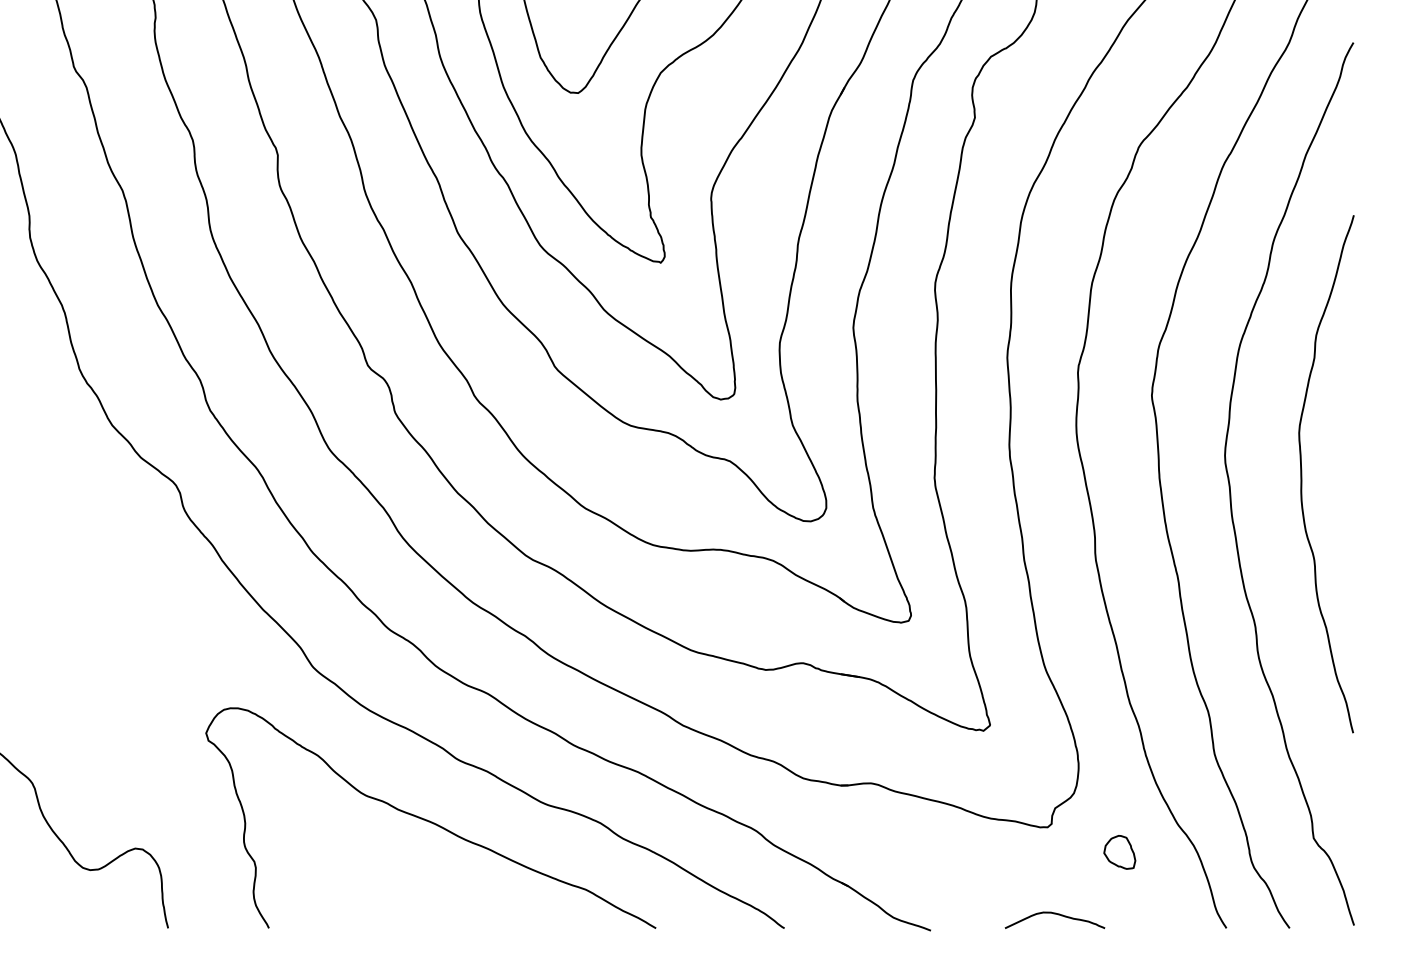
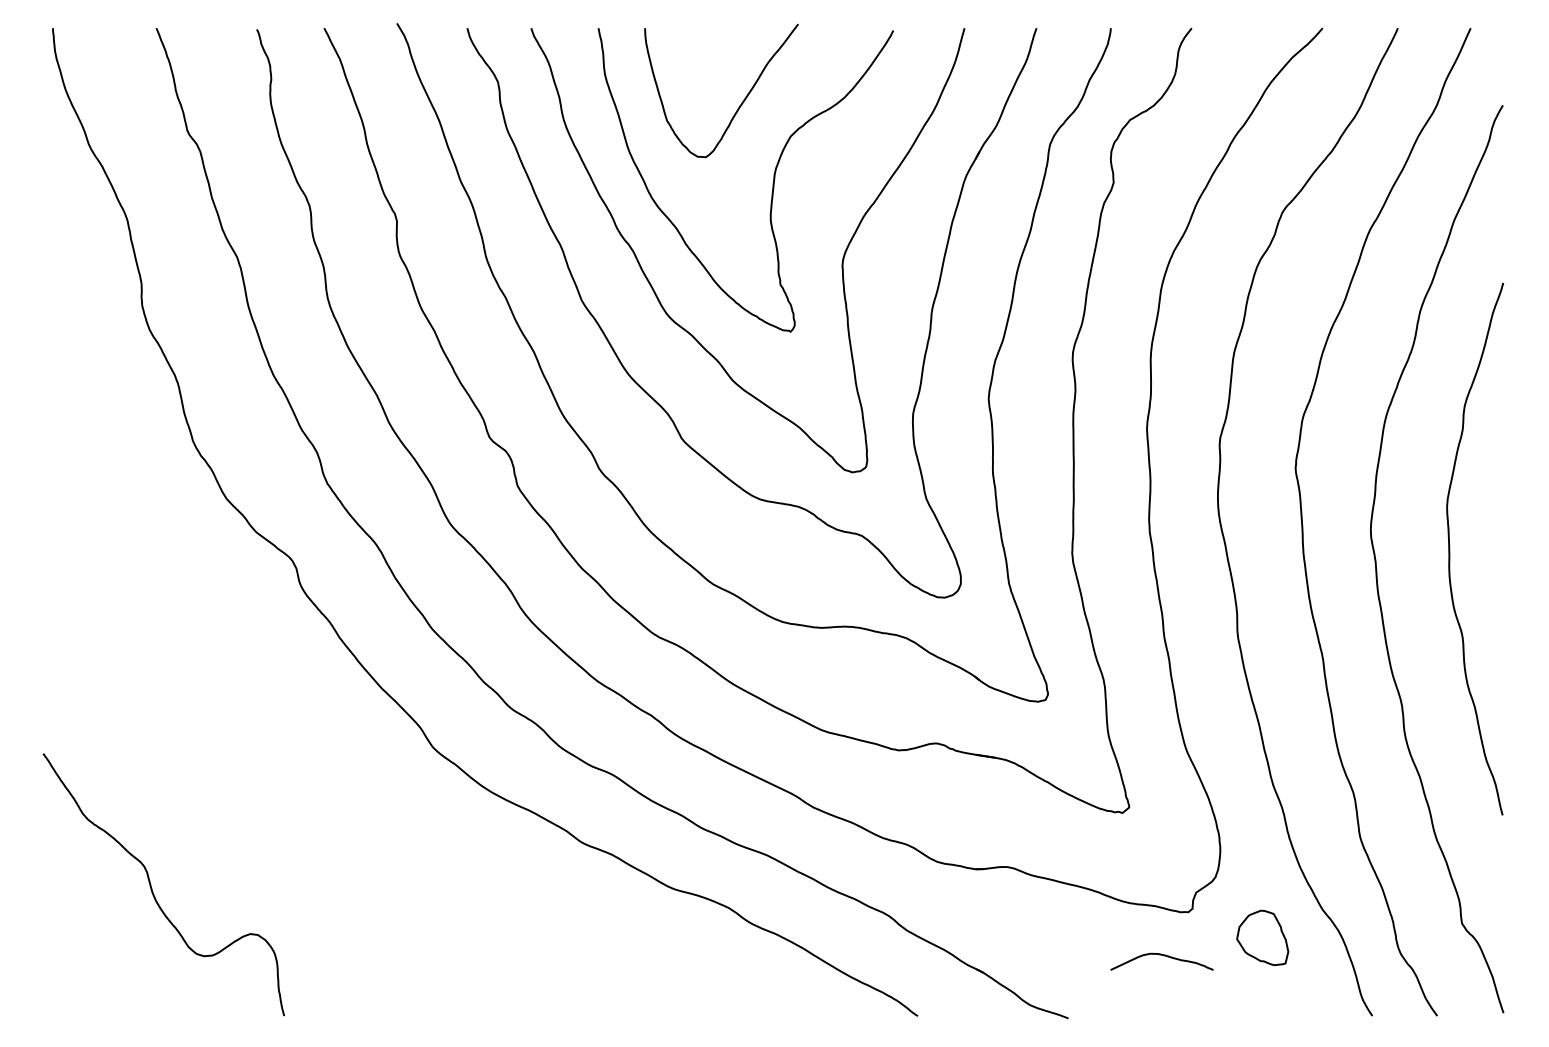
curve: (430, 820) -> (553, 905), removed
part: (1119, 851) -> (1262, 937), size x1.6
curve: (1056, 915) -> (1163, 956), moved

